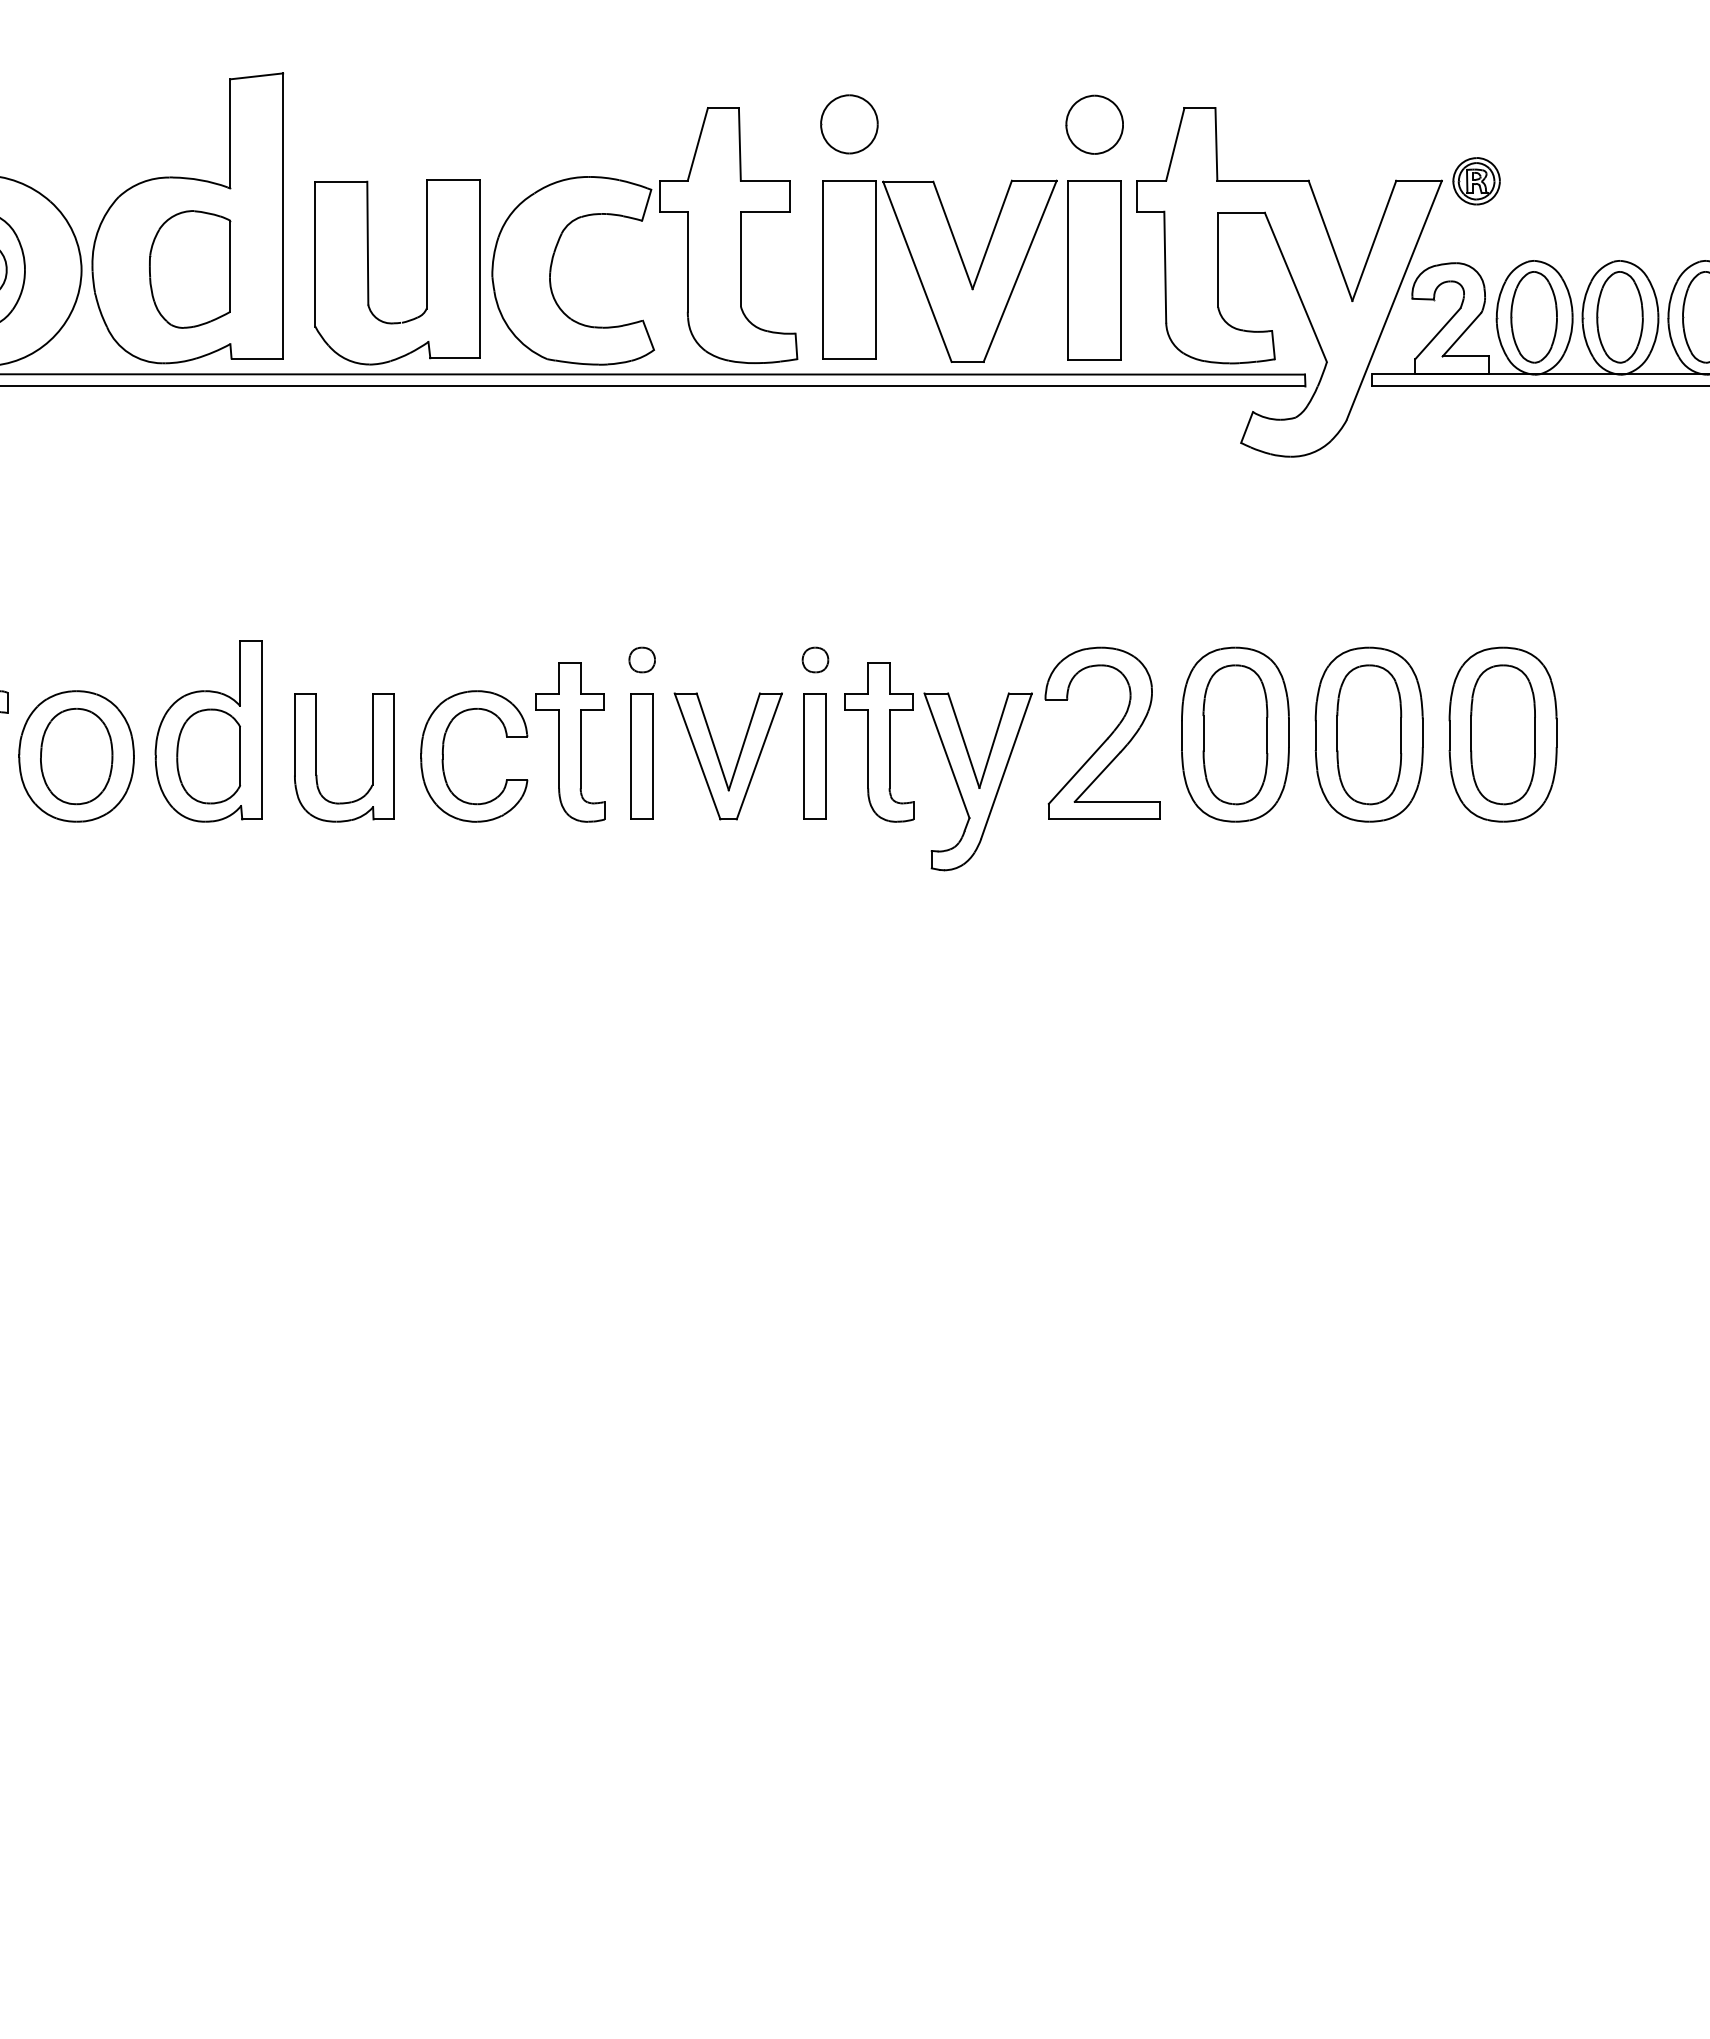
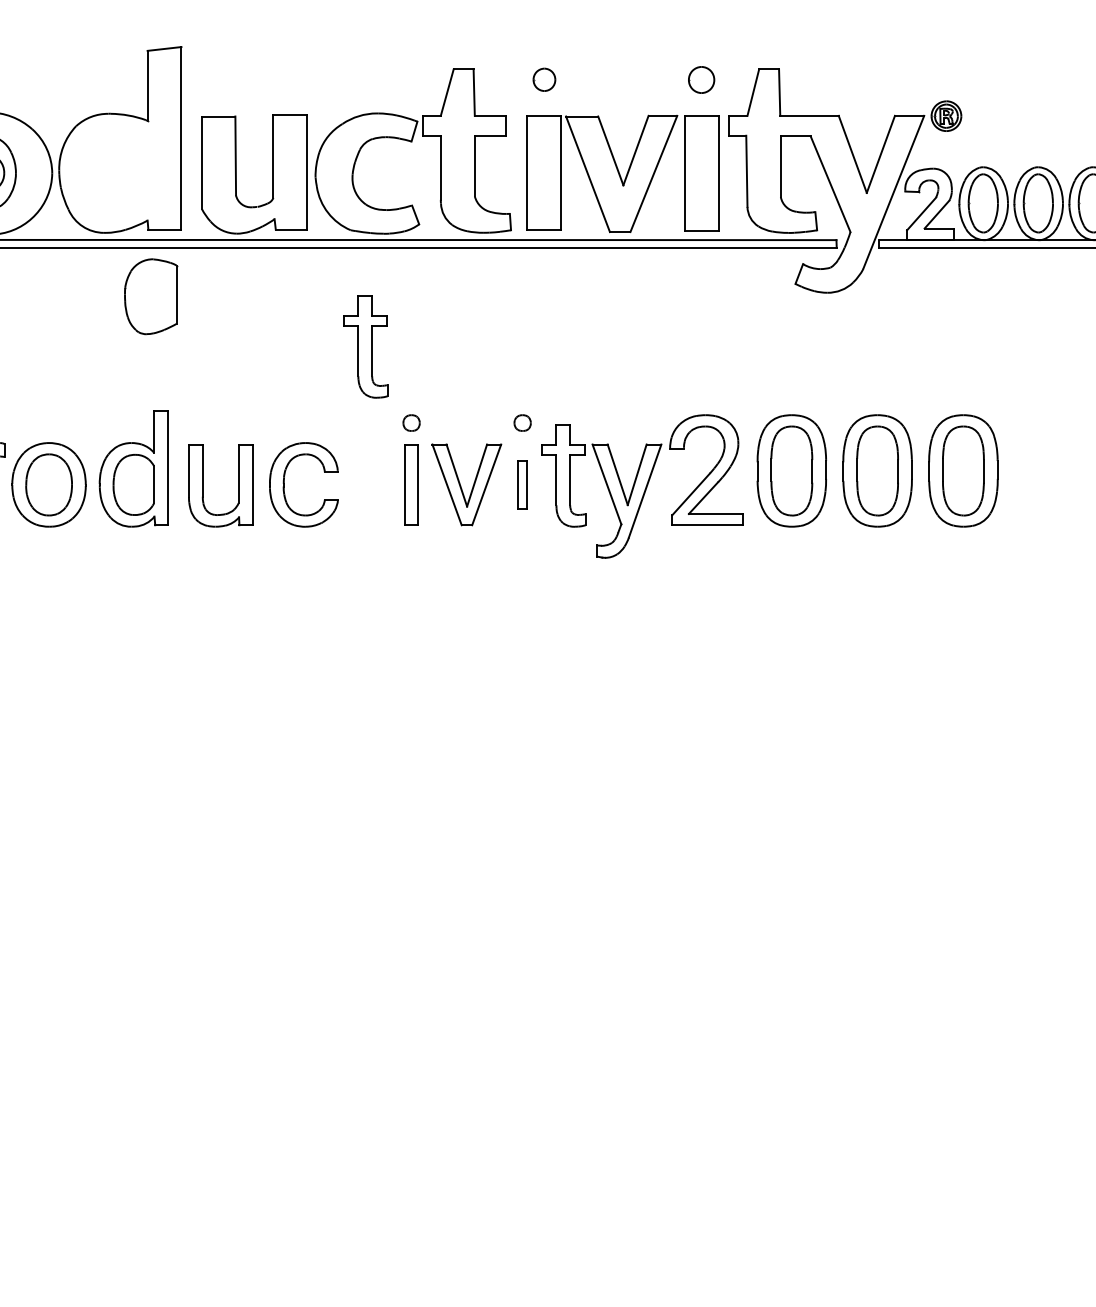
part: (849, 124) -> (544, 79), size x0.6
part: (1094, 124) -> (701, 79), size x0.7
part: (191, 269) -> (151, 296), moved
part: (570, 741) -> (365, 346), moved
part: (815, 755) -> (522, 484), size x0.6

